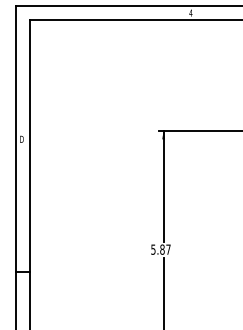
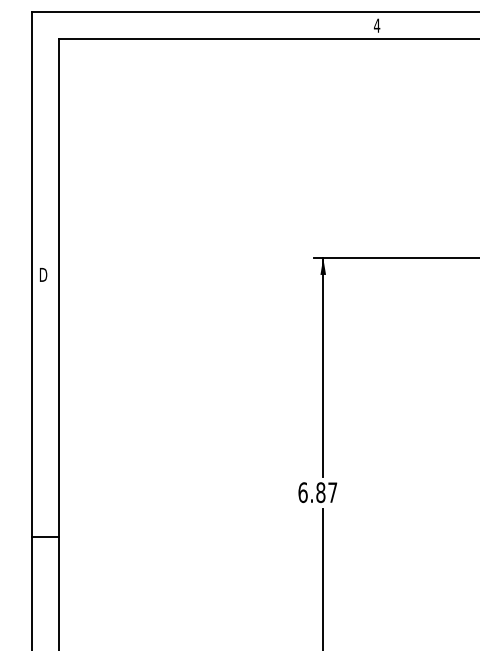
text: (153, 249) -> (303, 492), 5.87 -> 6.87

